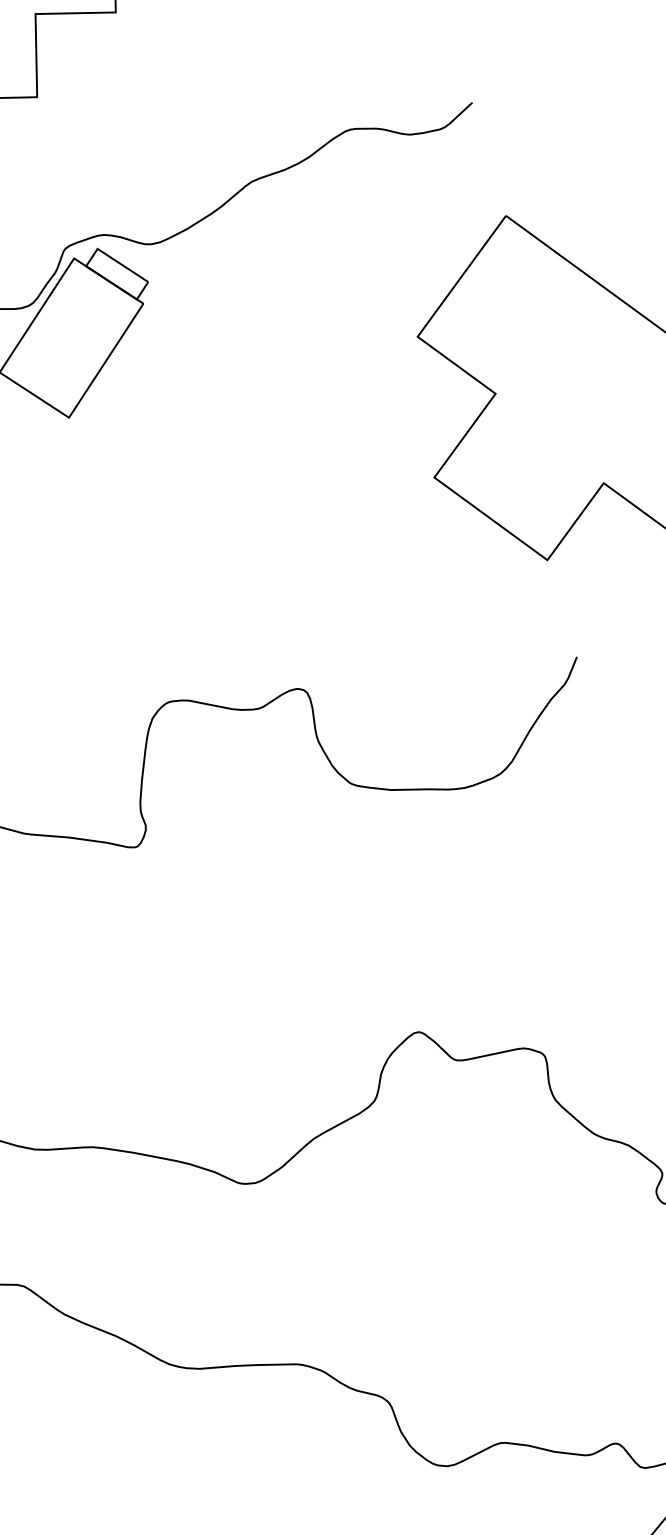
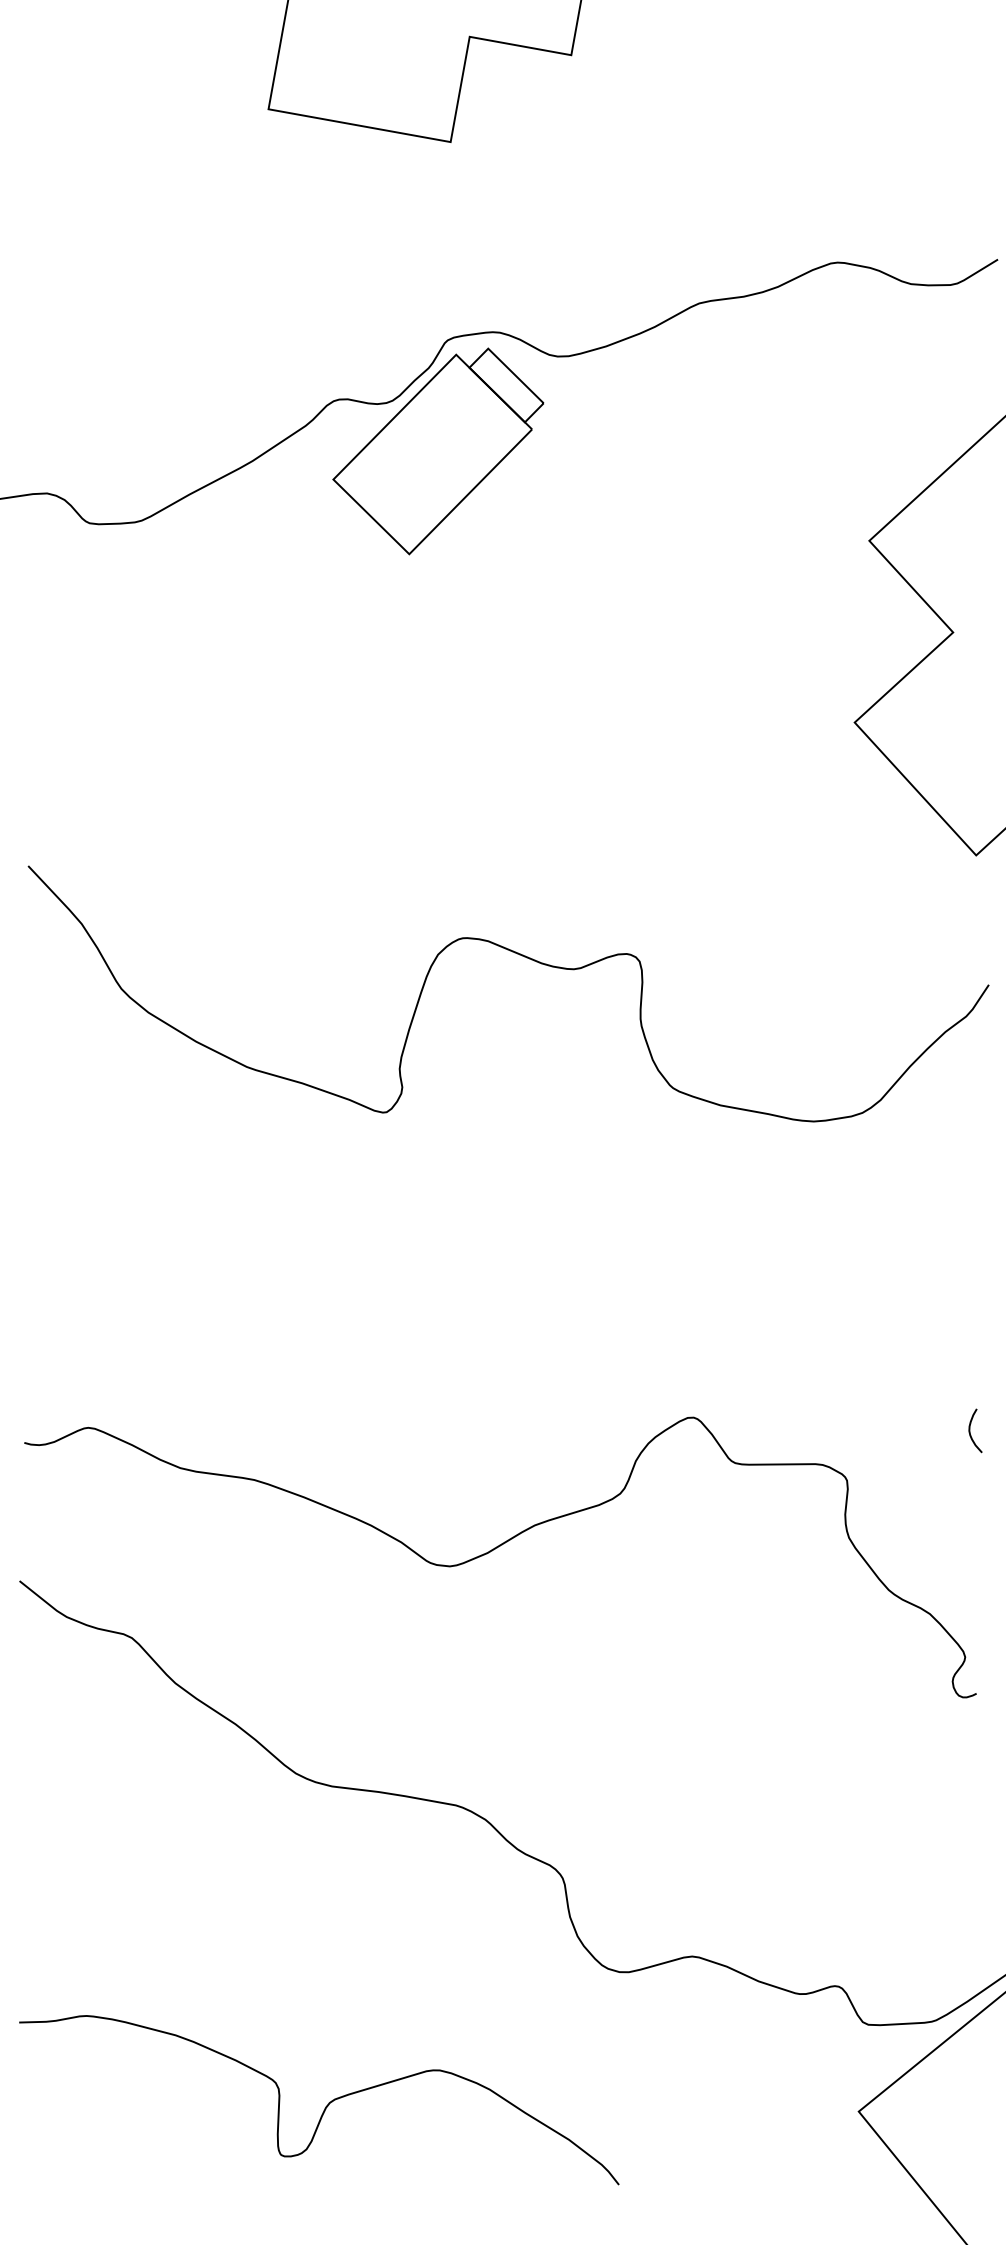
curve: (631, 999) -> (970, 1430), added

